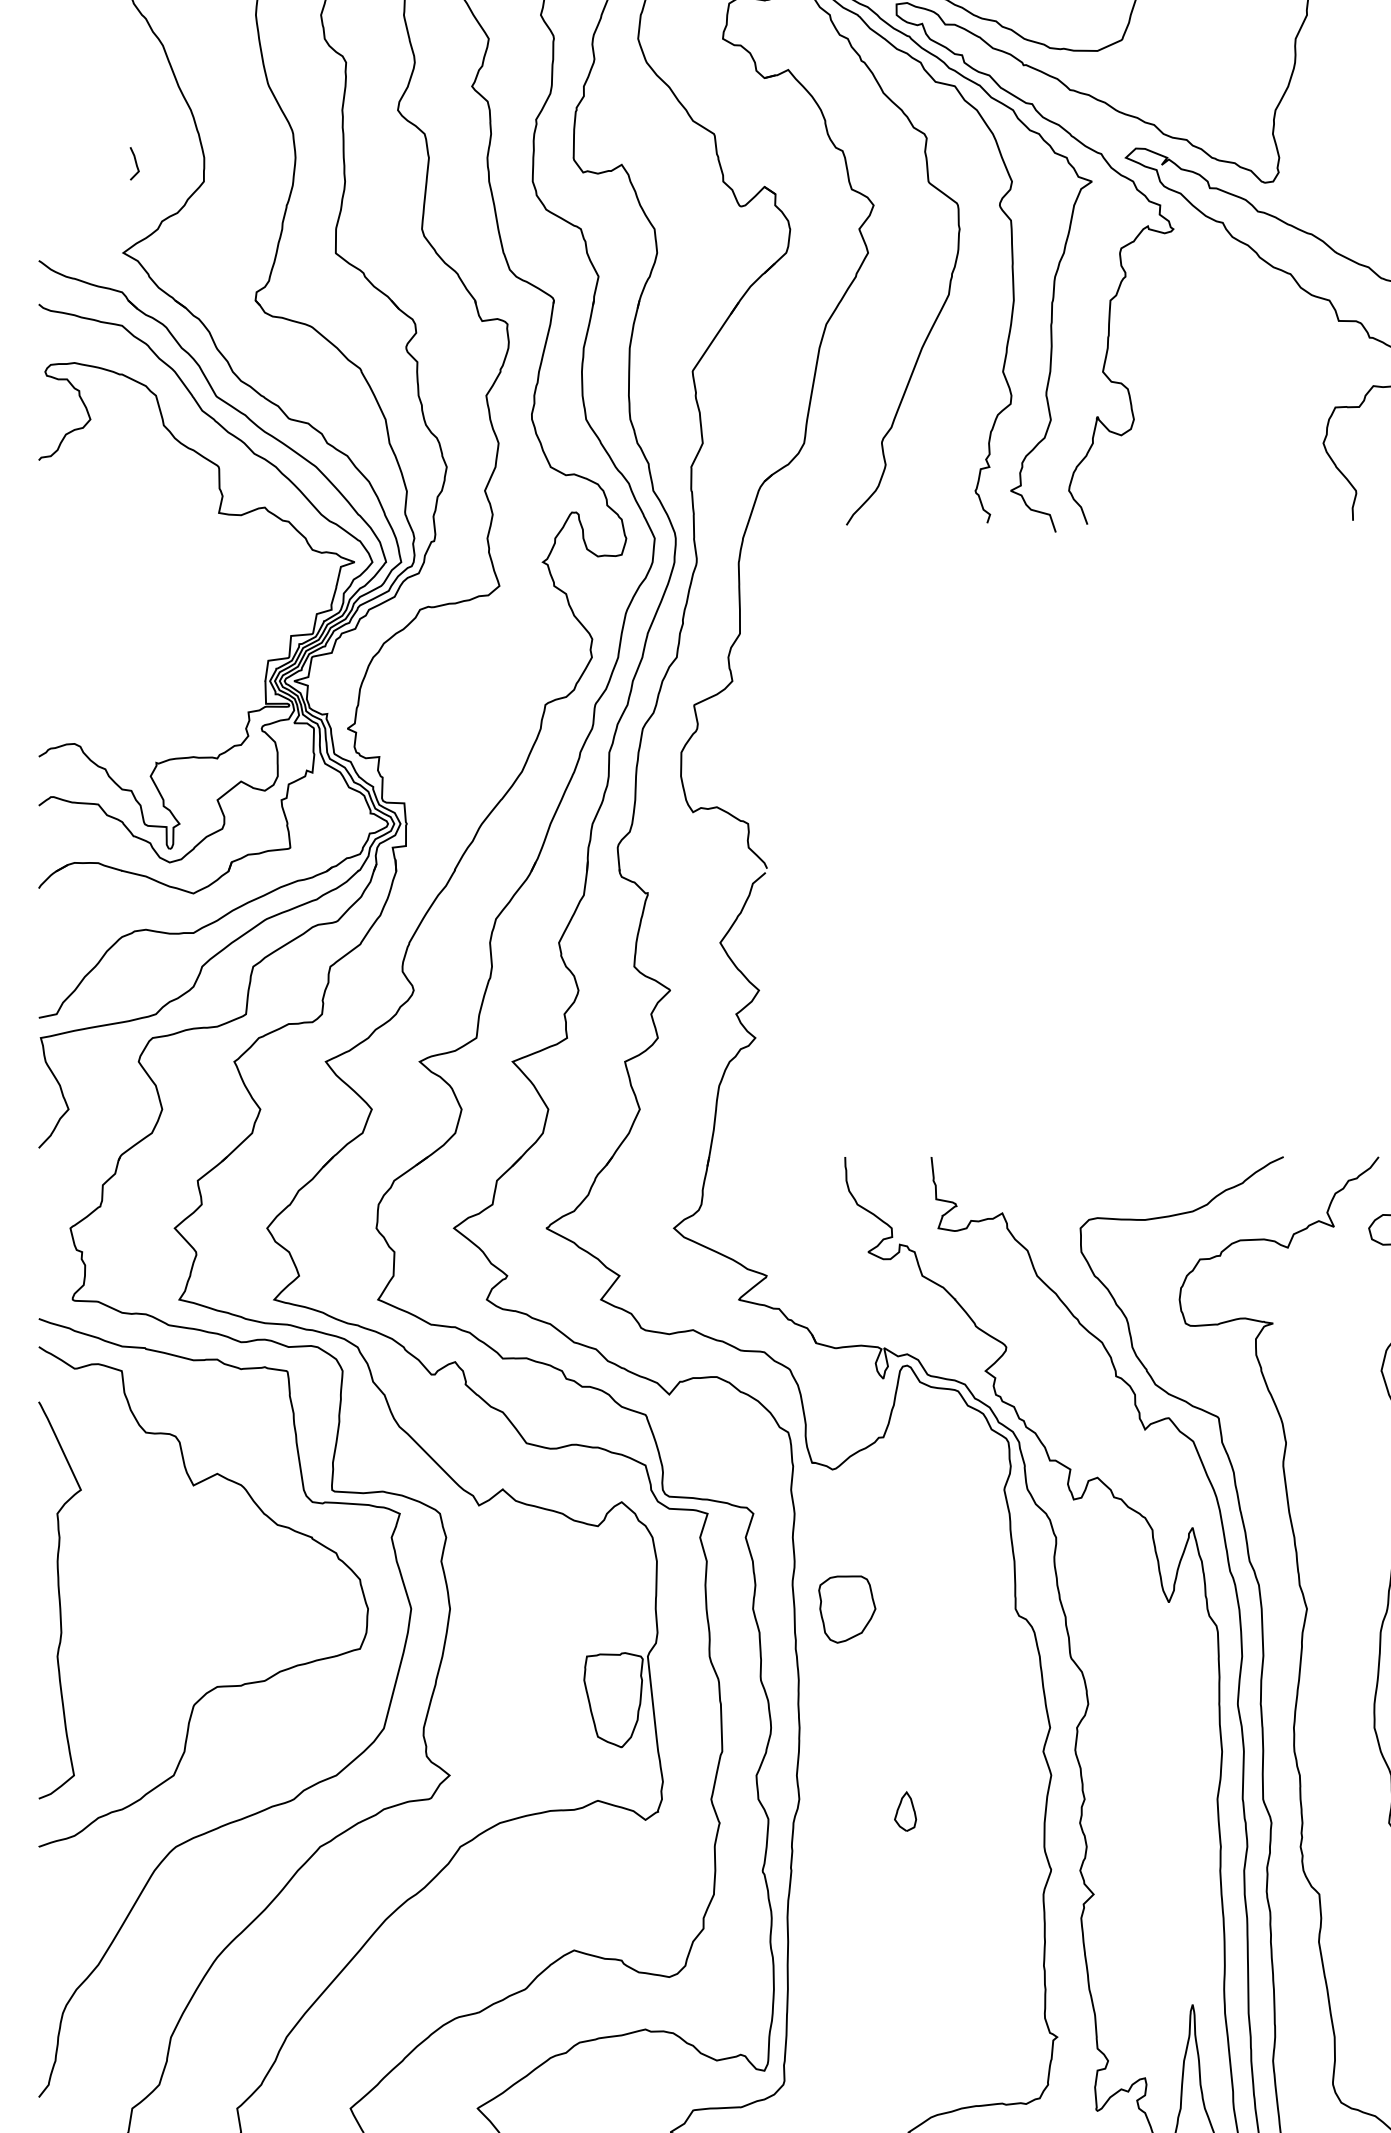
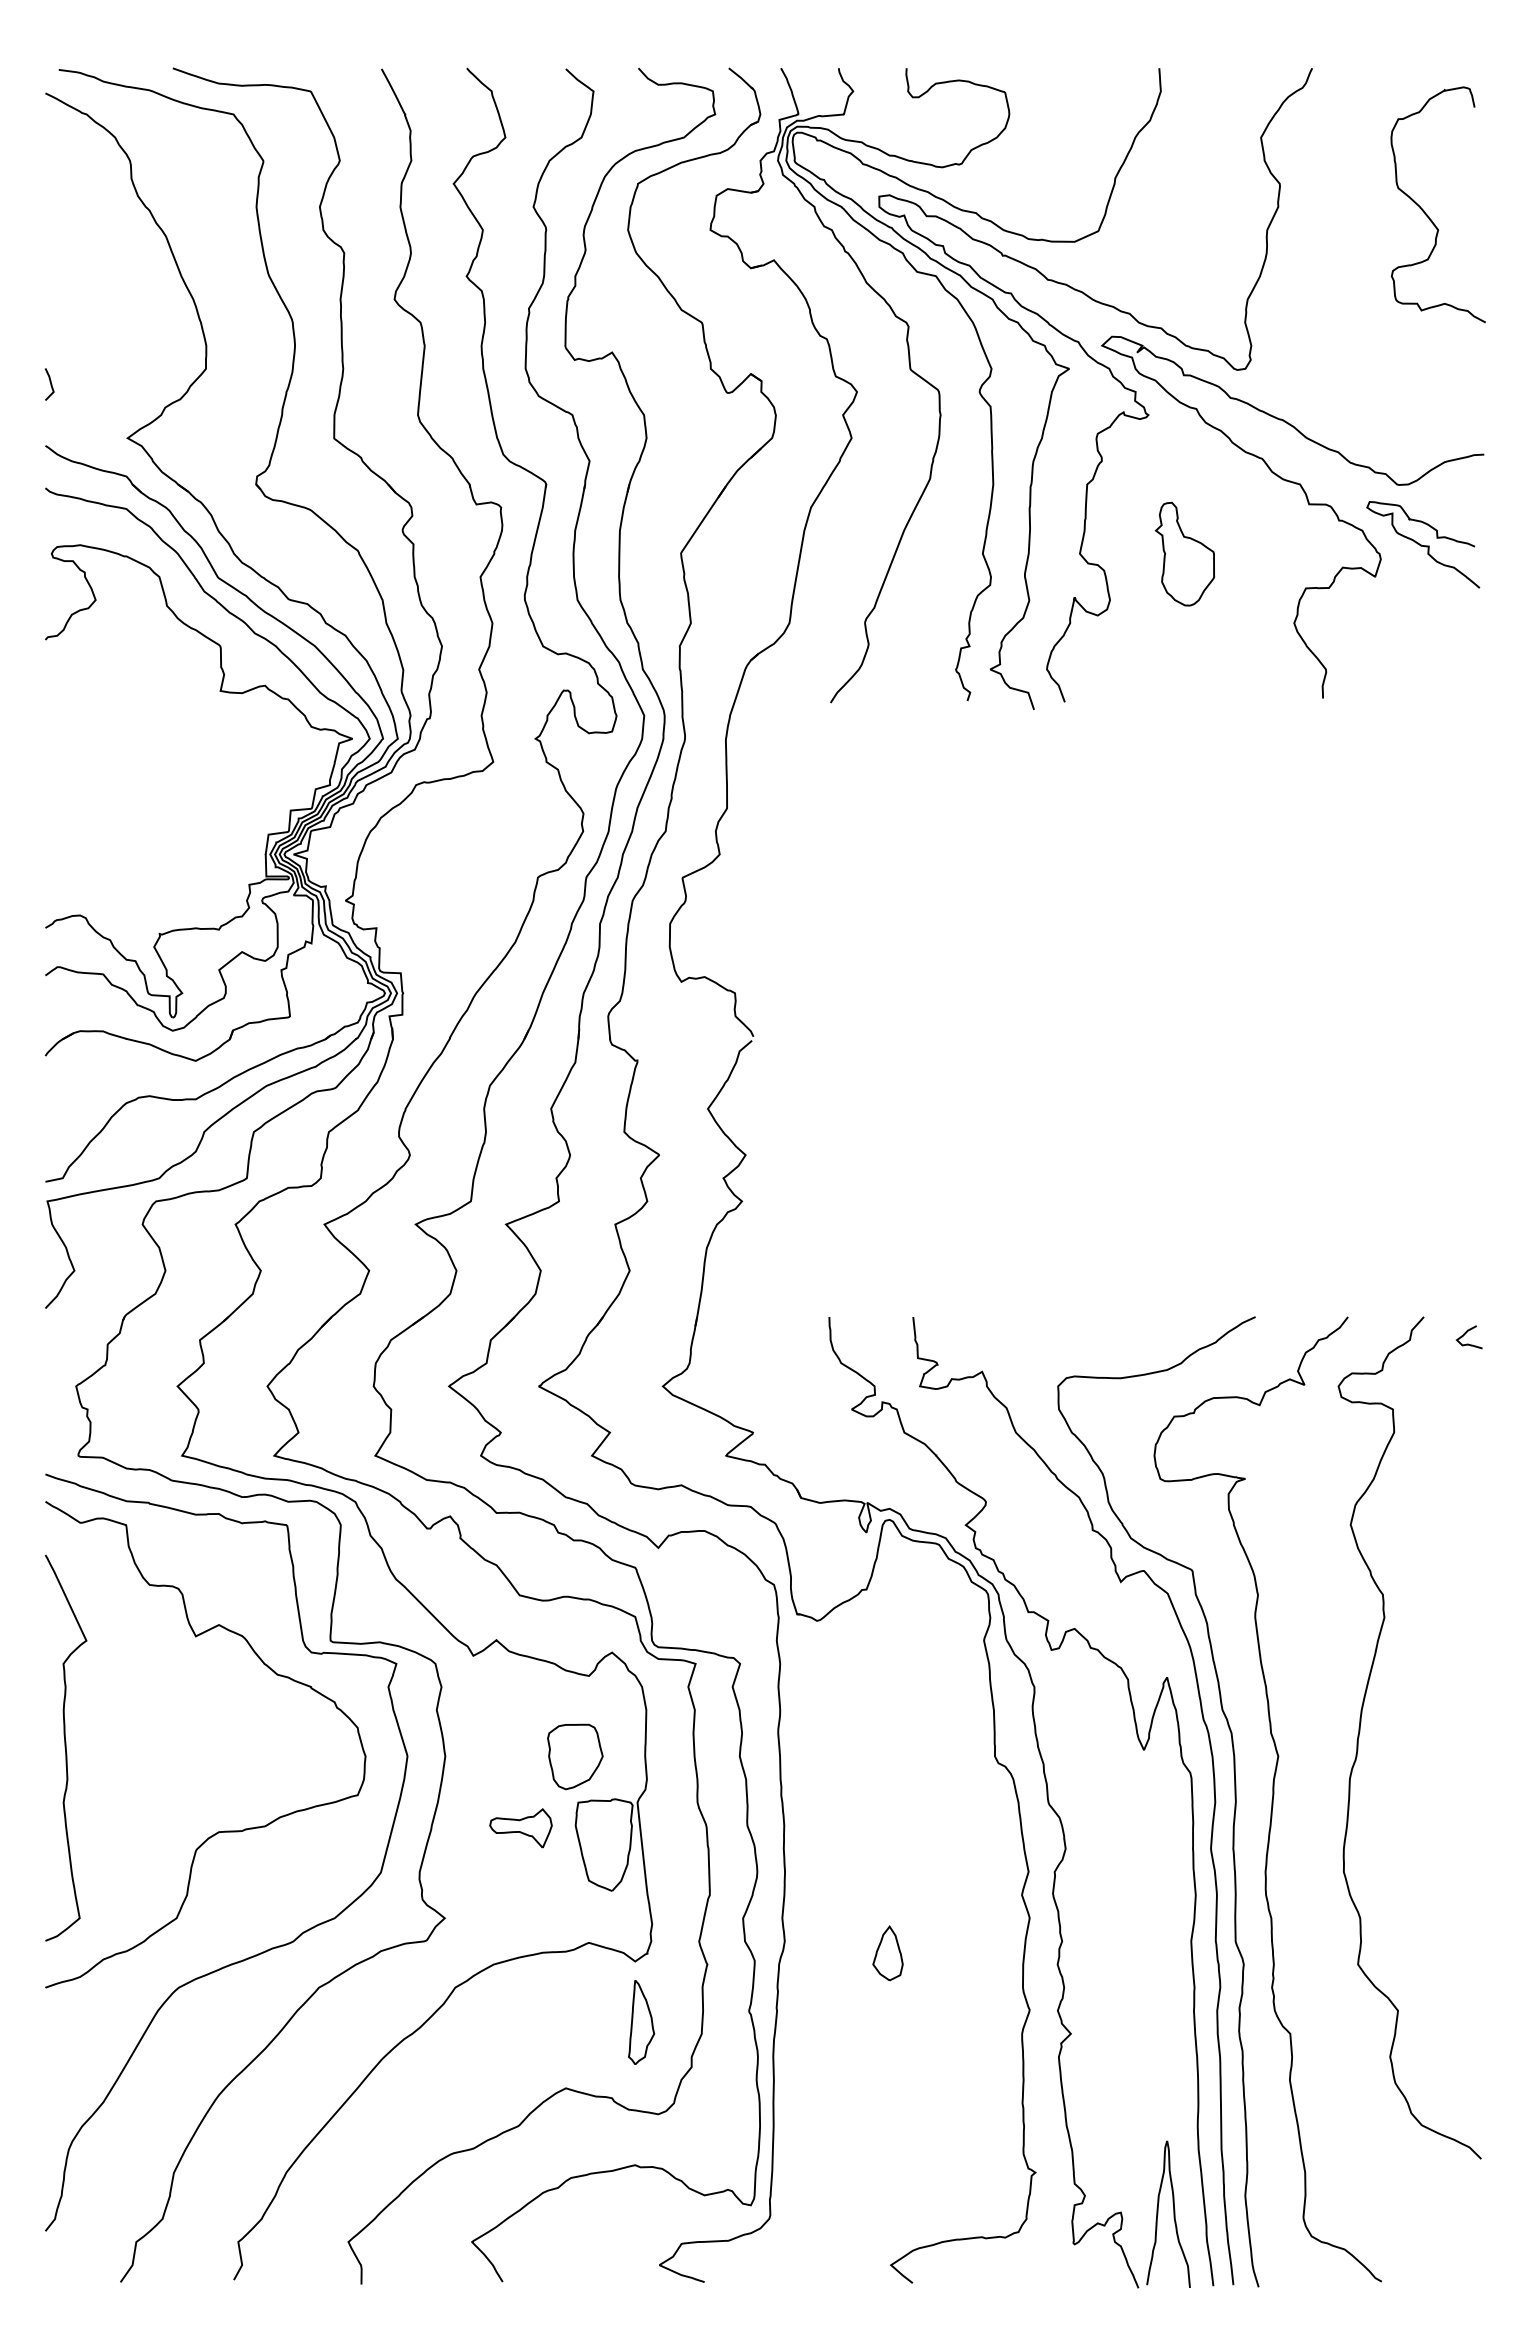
curve: (135, 163) -> (50, 384), moved
part: (1210, 371) -> (1184, 553), added
part: (847, 1609) -> (575, 1756), moved
part: (527, 1683) -> (520, 1828), added
part: (905, 1811) -> (887, 1953), size x1.43
part: (651, 1882) -> (641, 2022), added

